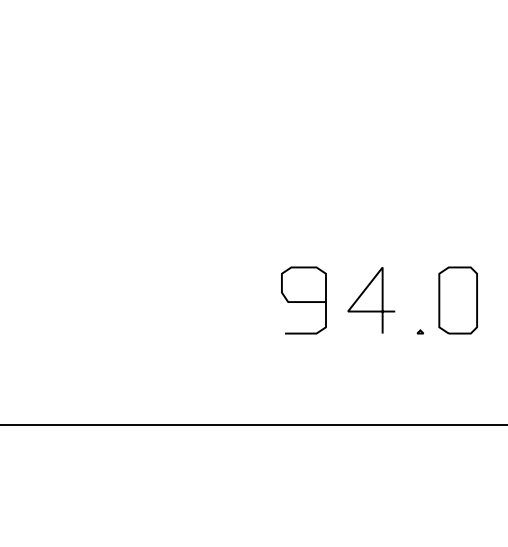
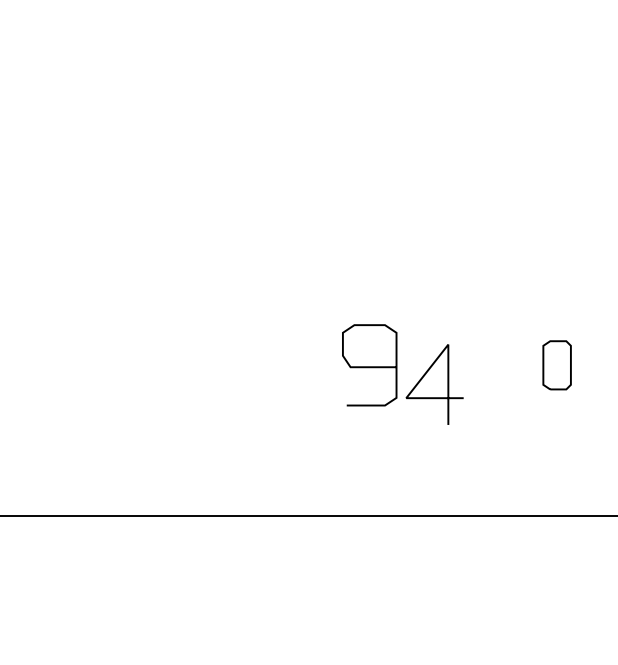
line: (381, 300) -> (446, 384), moved
part: (457, 300) -> (556, 365), size x0.6
part: (419, 331) -> (510, 403), removed

